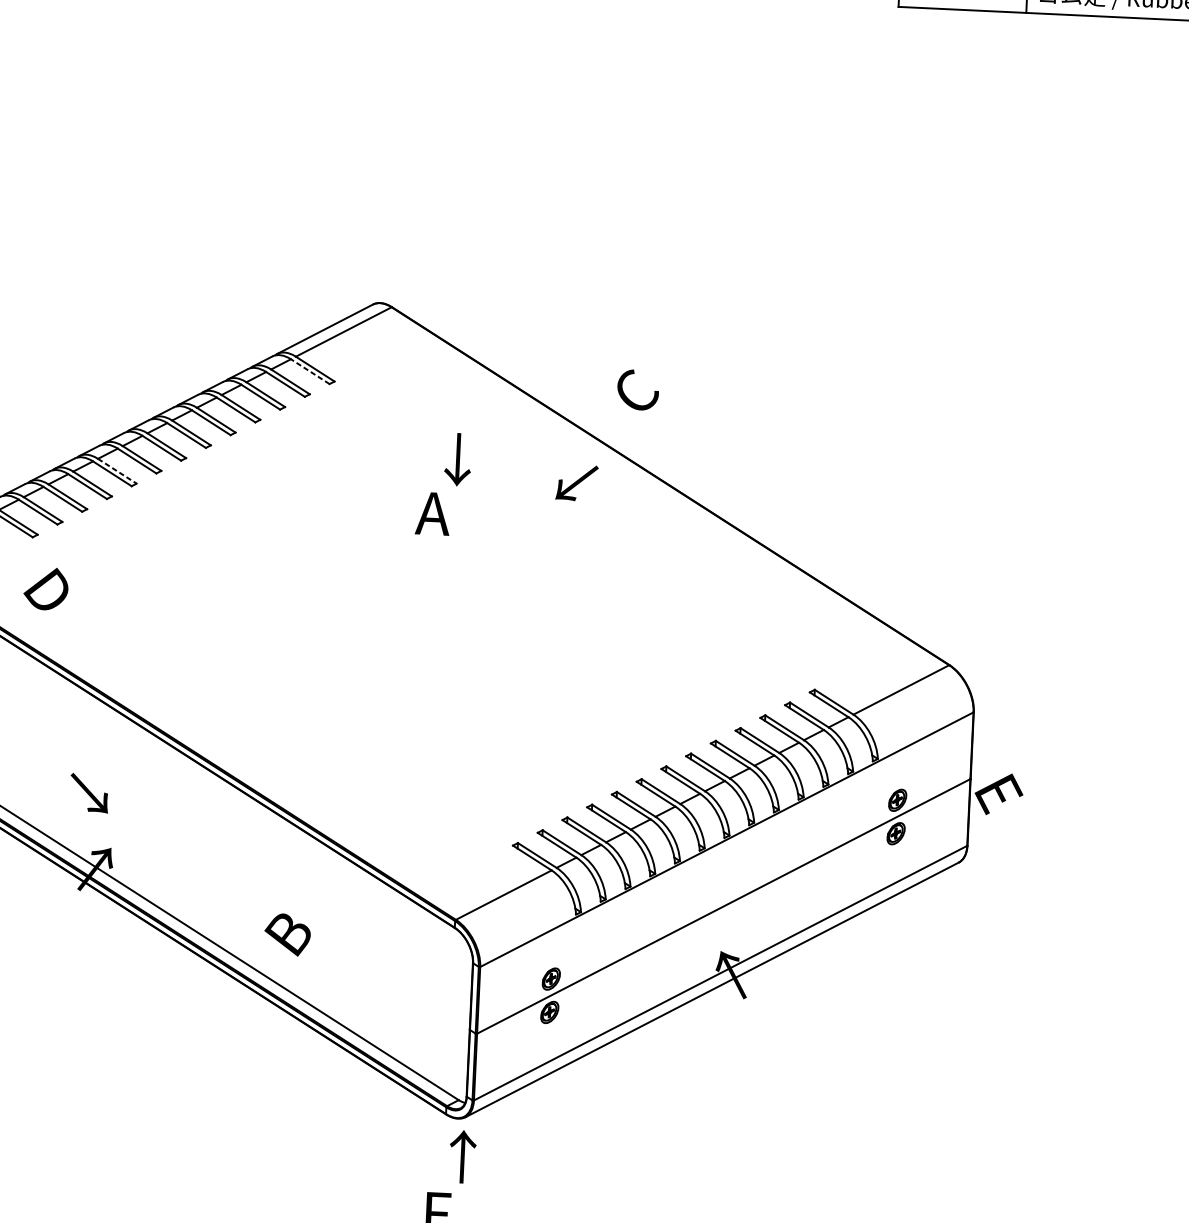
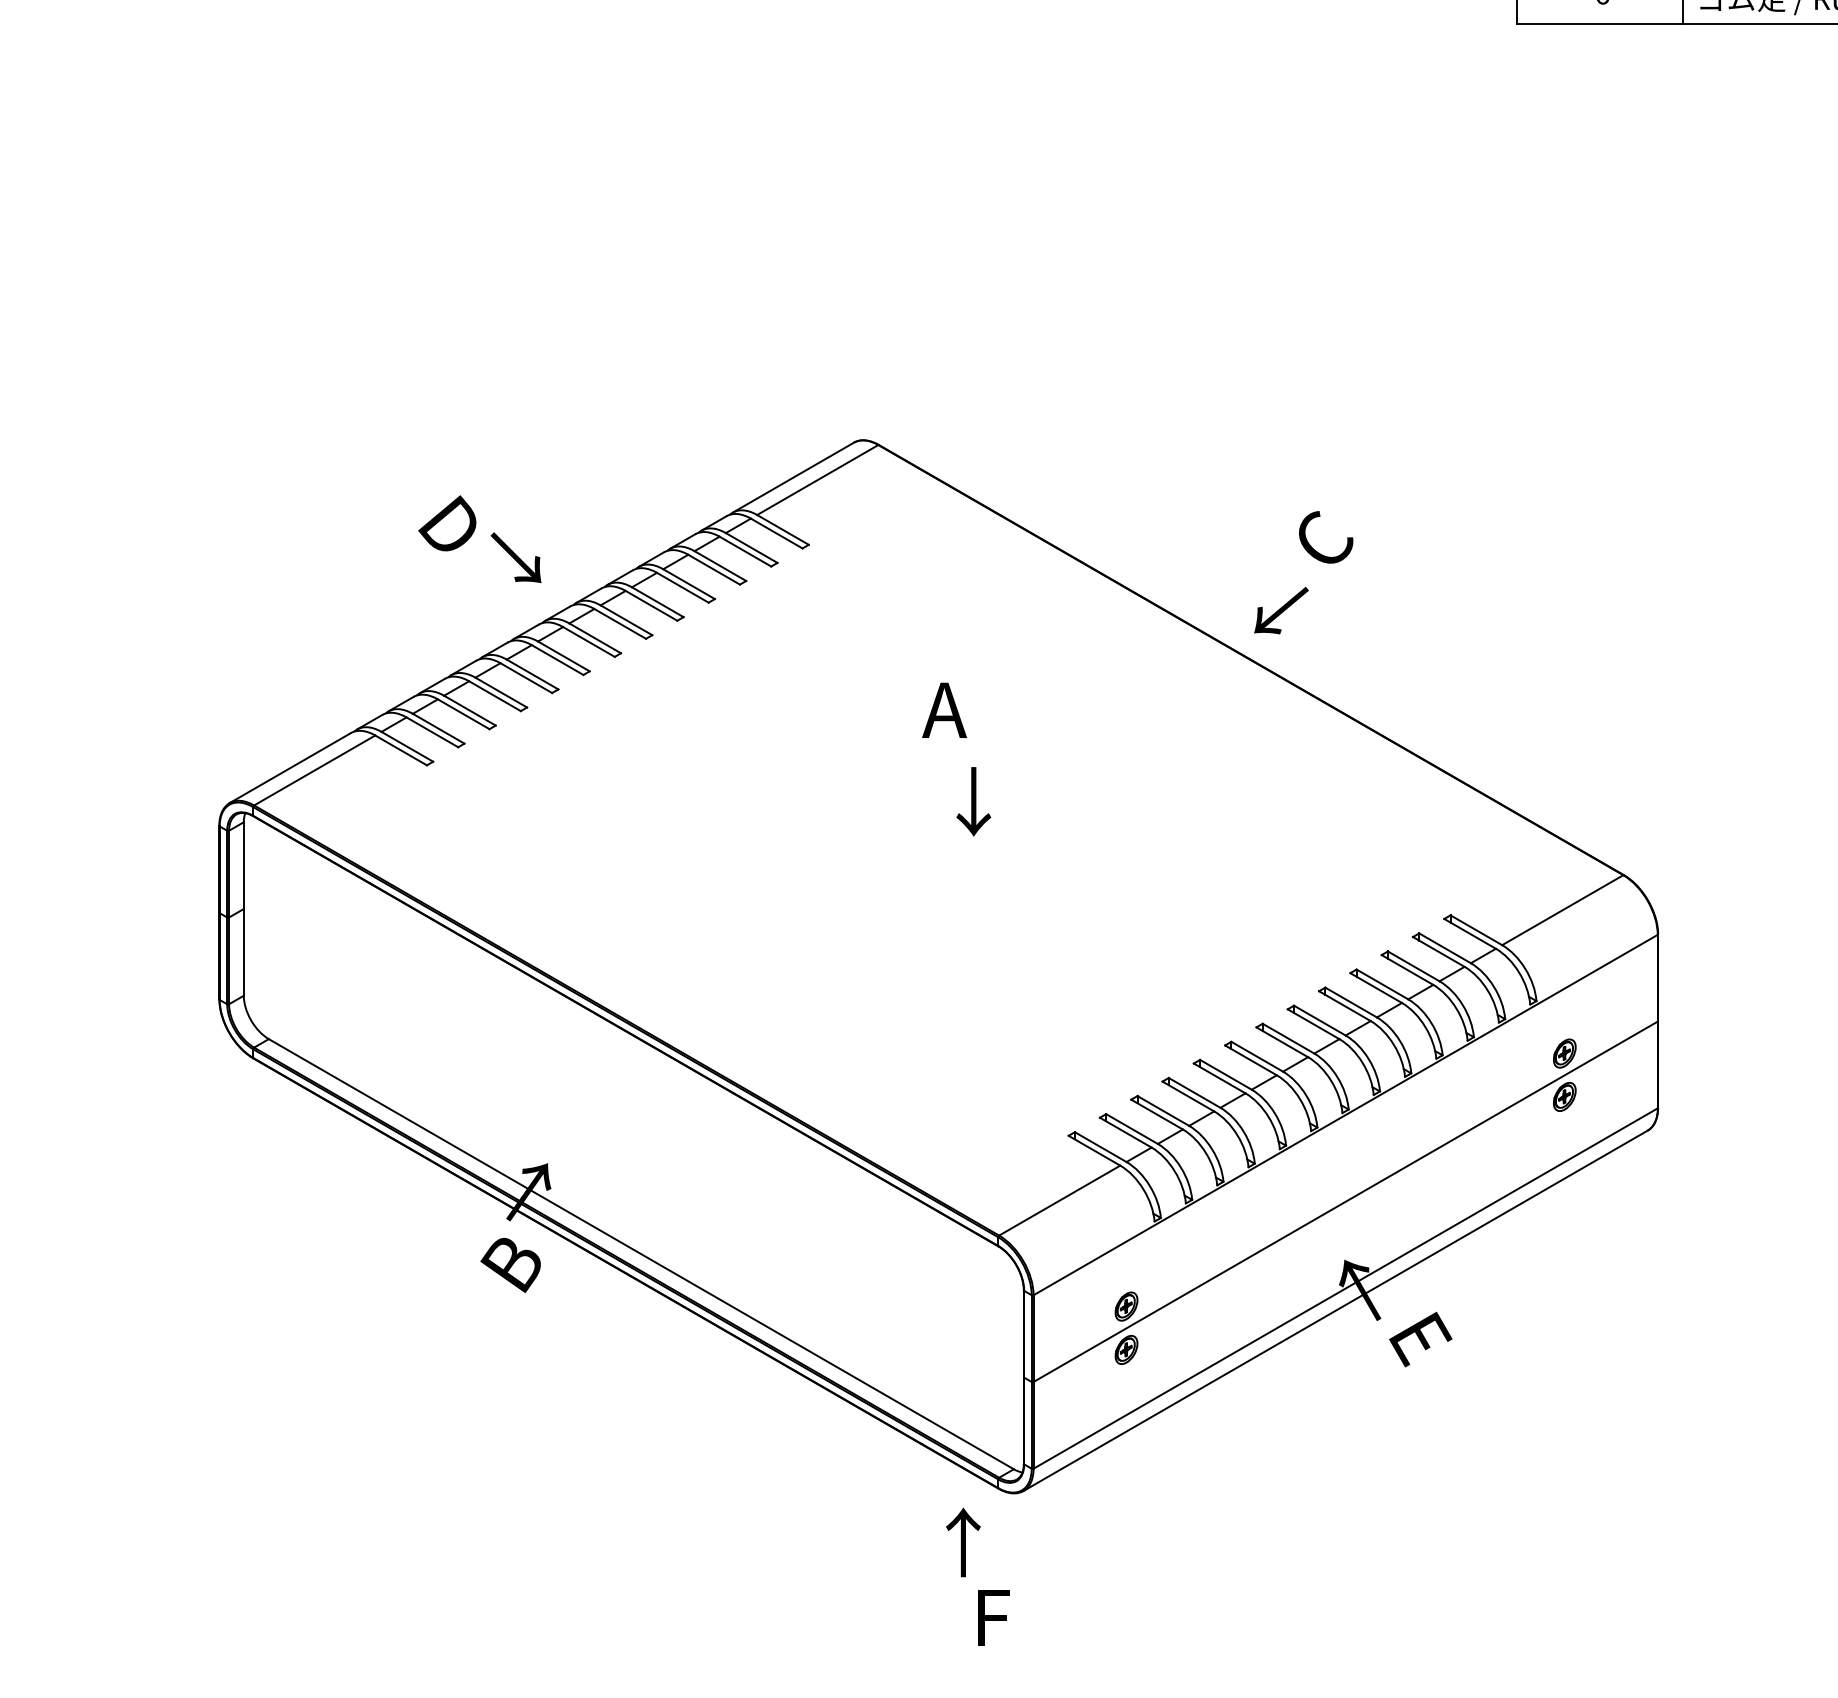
line: (310, 371) -> (776, 533), dashed -> solid
text: (638, 390) -> (1326, 537), moved
text: (457, 459) -> (973, 801), moved
line: (117, 471) -> (532, 674), dashed -> solid
text: (577, 482) -> (1281, 610), moved
text: (46, 588) -> (447, 523), moved
text: (88, 792) -> (515, 557), moved
text: (998, 794) -> (1420, 1339), moved
text: (287, 934) -> (510, 1265), moved
text: (462, 1156) -> (963, 1542), moved

